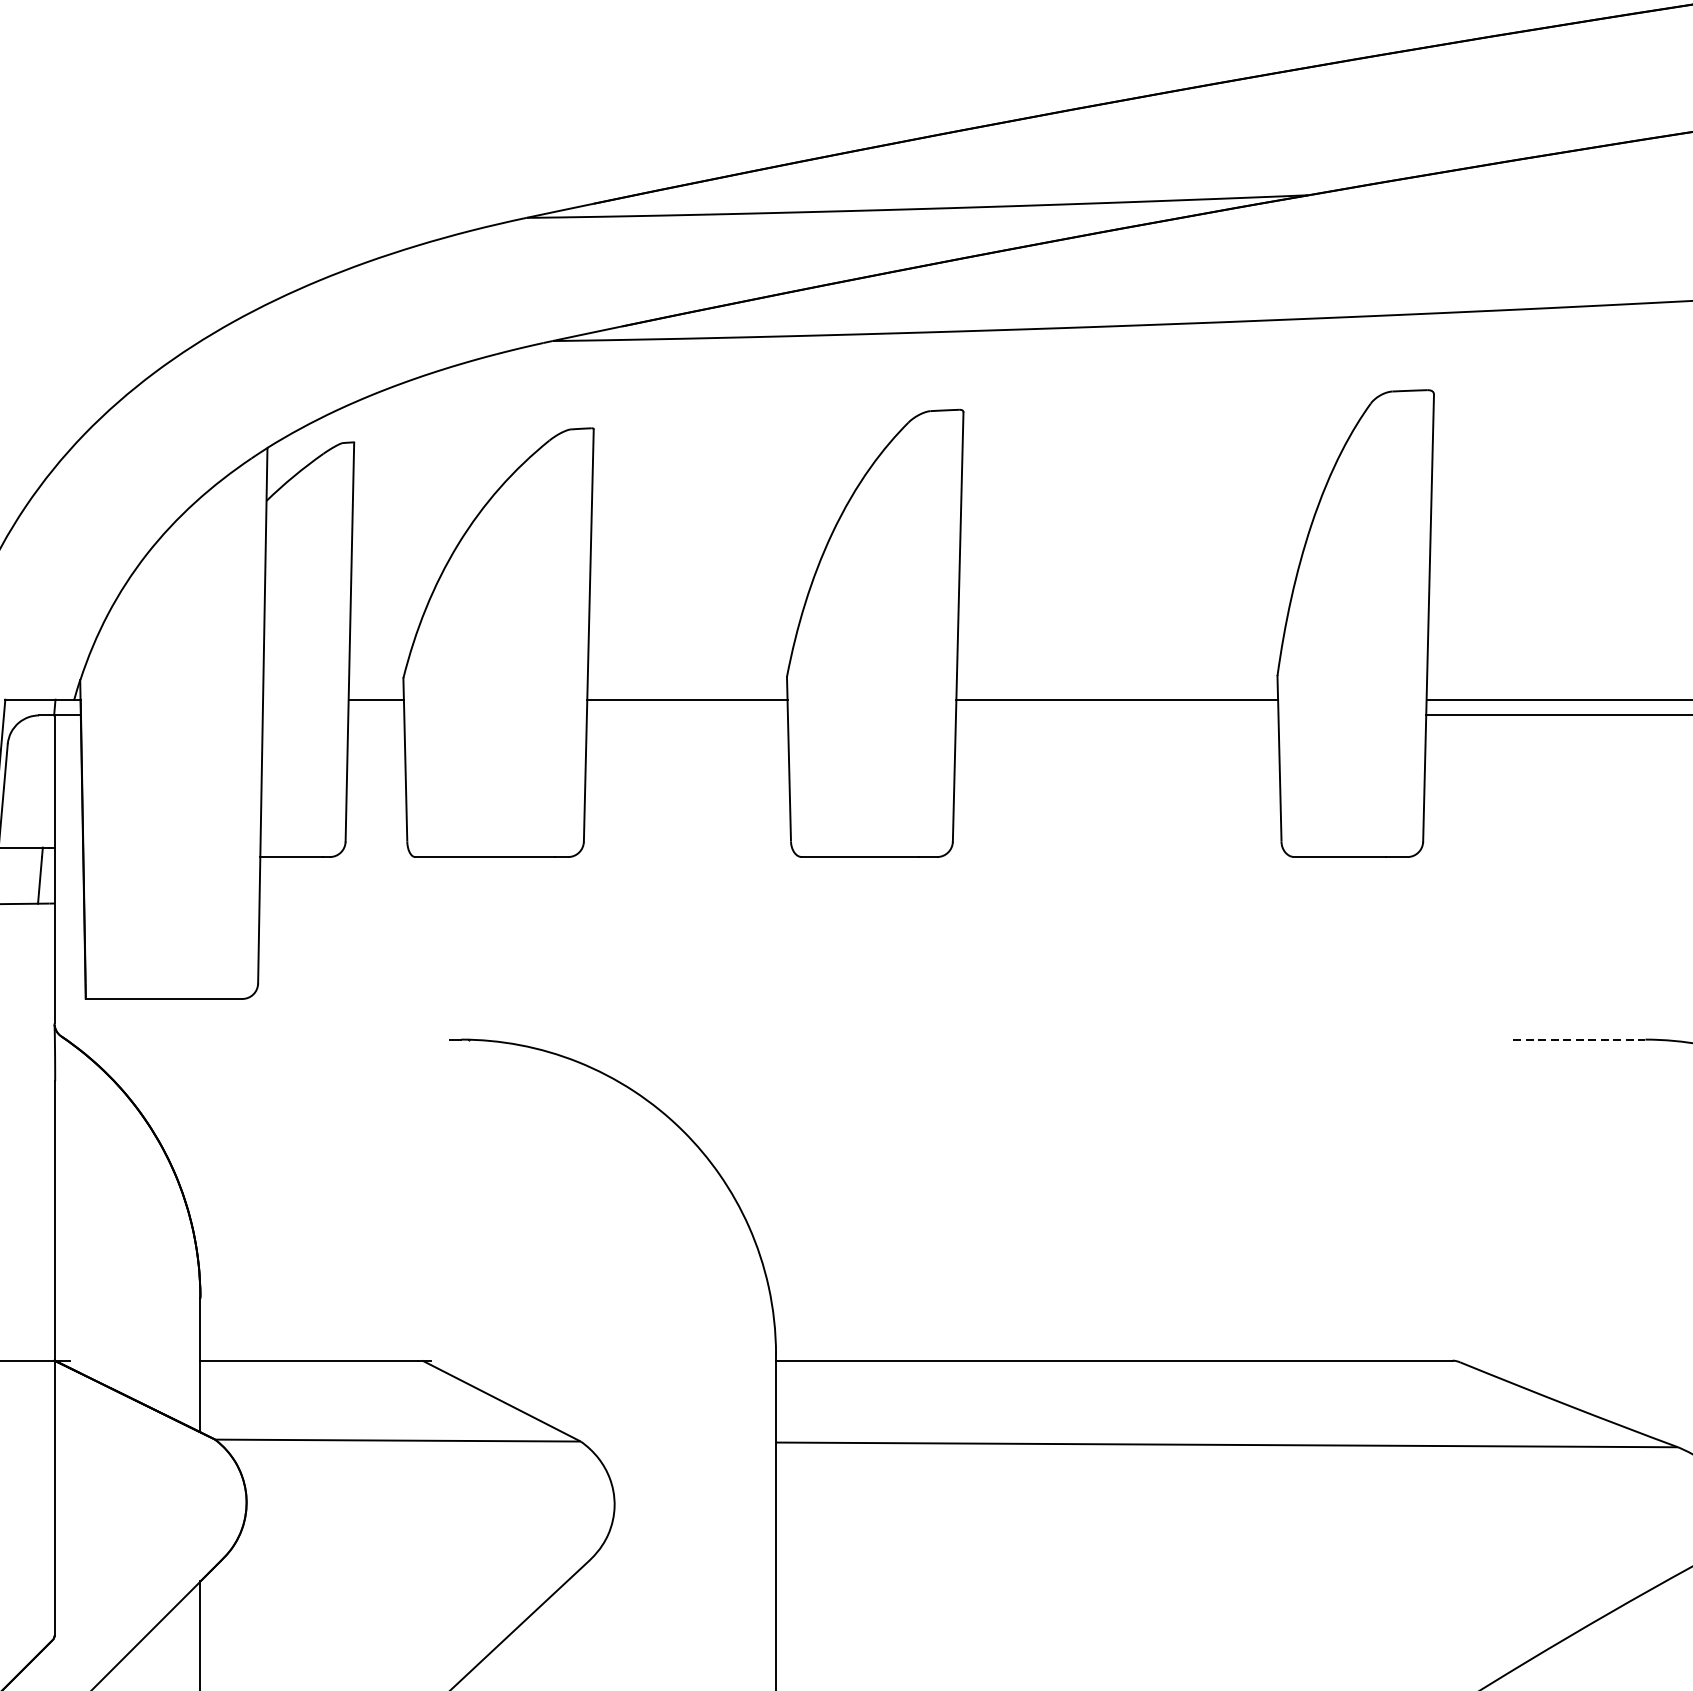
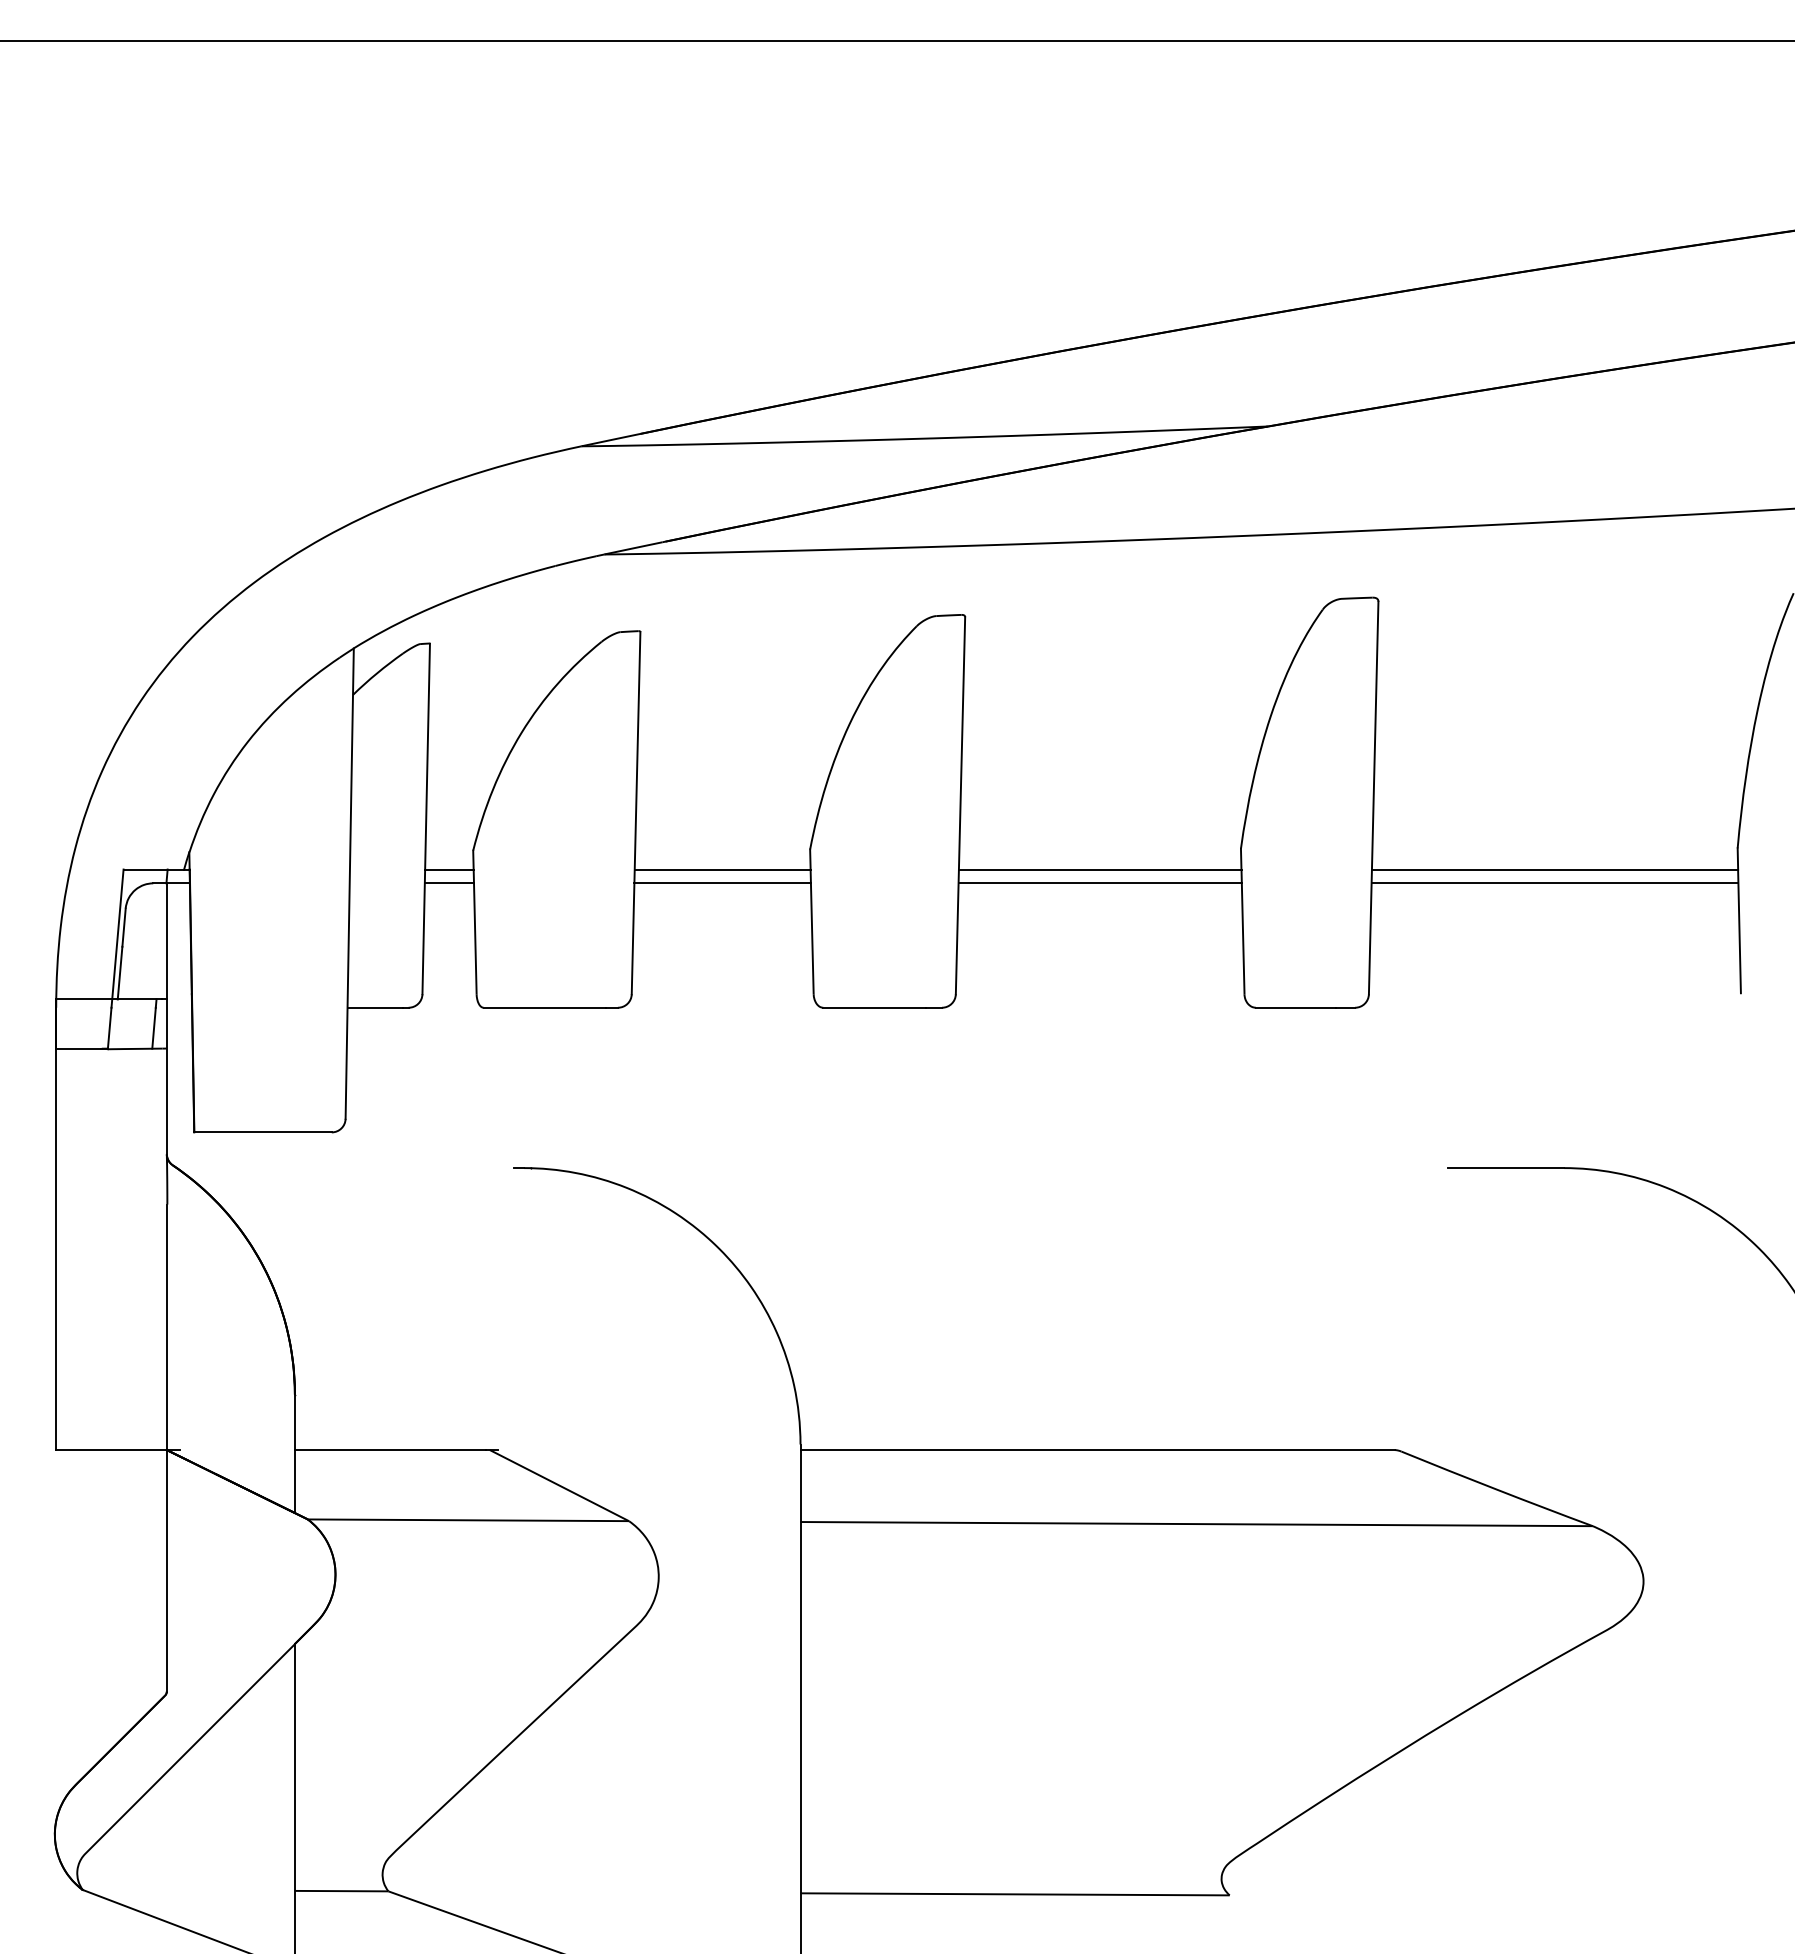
line: (375, 715) -> (448, 883), added
line: (687, 715) -> (722, 883), added
line: (1116, 715) -> (1099, 883), added
line: (1579, 1040) -> (1506, 1168), dashed -> solid

